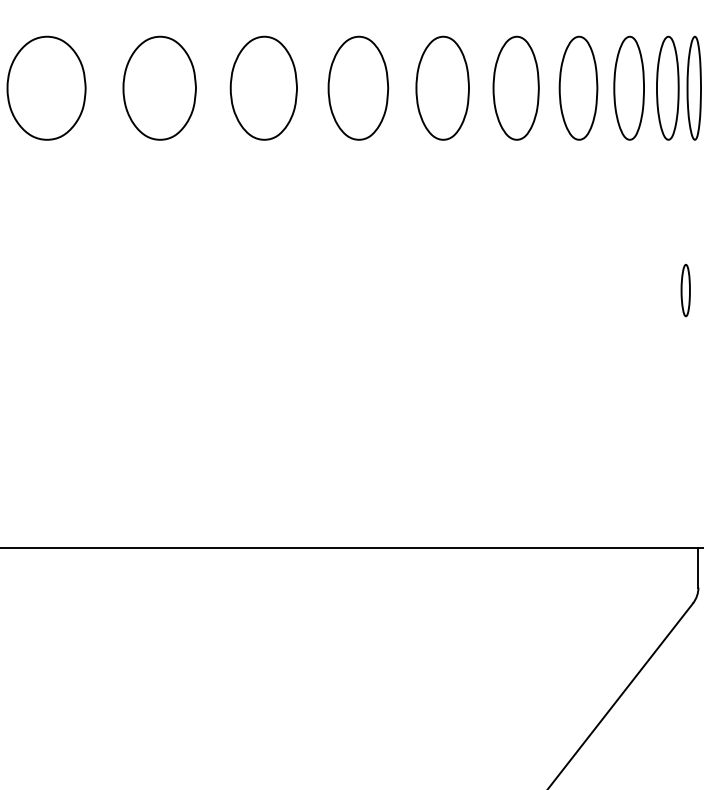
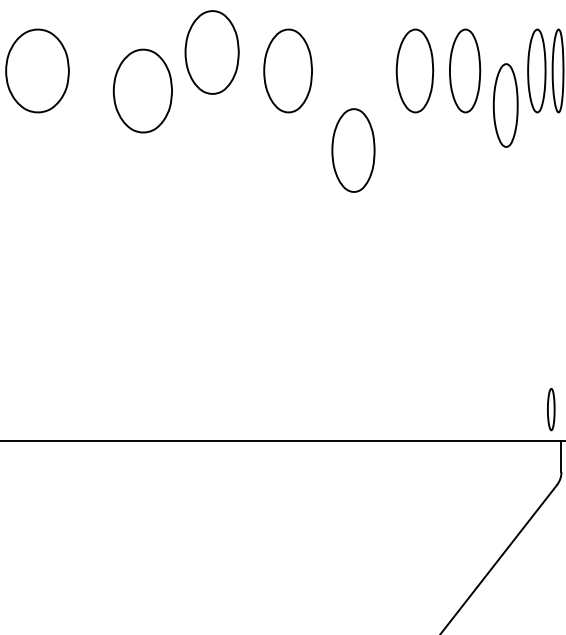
part: (159, 87) -> (142, 90), moved
part: (263, 87) -> (211, 51), moved
part: (442, 87) -> (353, 149), moved
part: (628, 87) -> (505, 104), moved
part: (685, 290) -> (551, 409), moved

